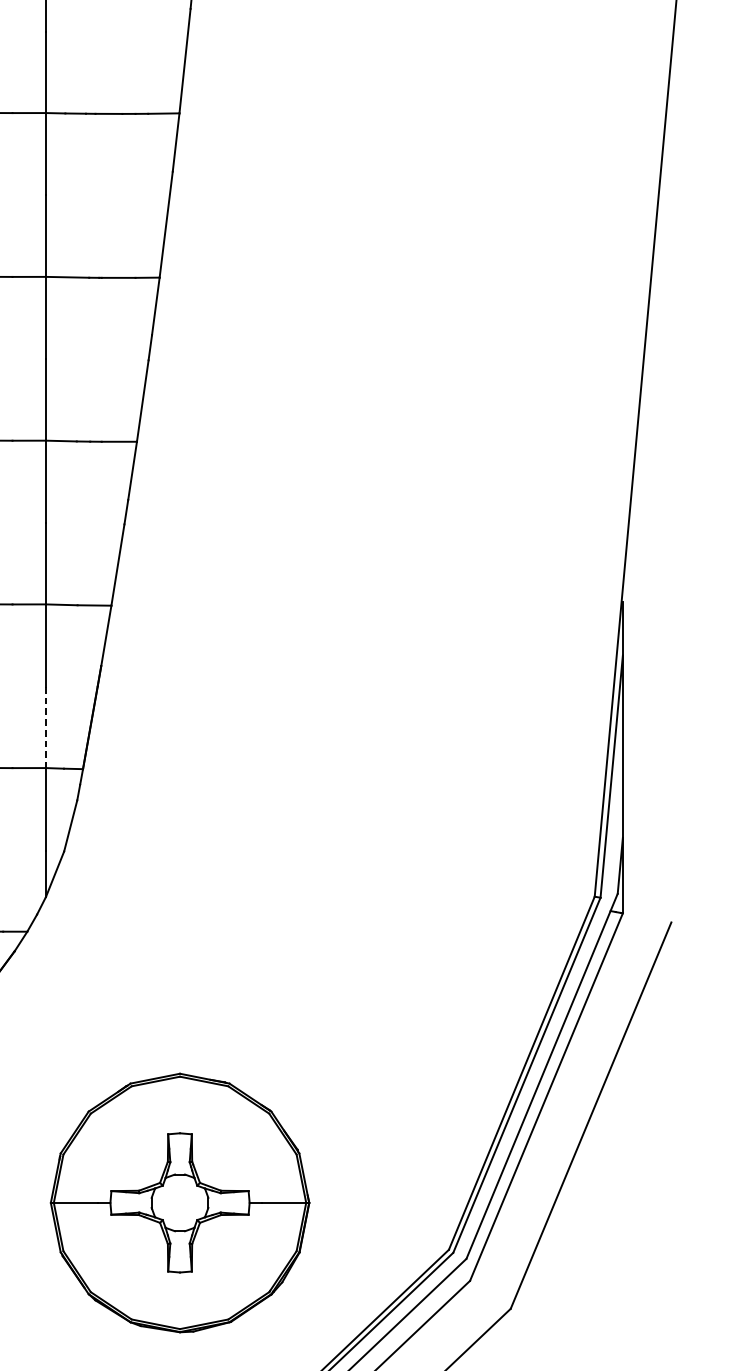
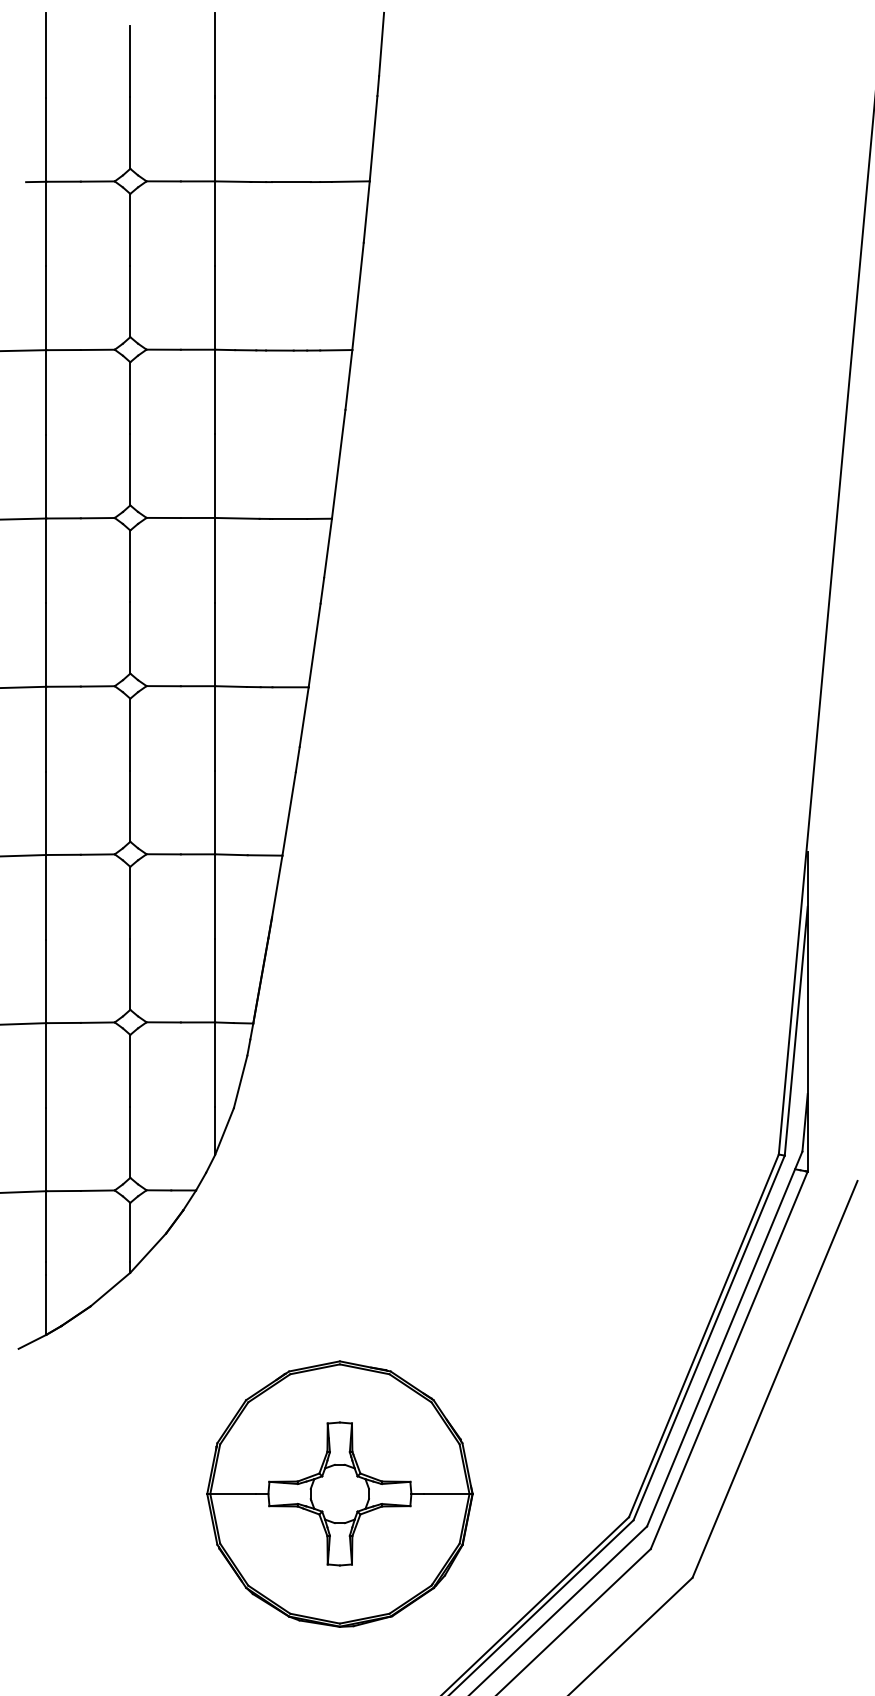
line: (46, 727) -> (215, 980), dashed -> solid
part: (179, 1202) -> (339, 1493), moved

